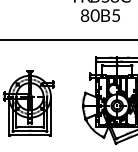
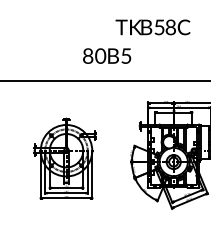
text: (100, 15) -> (107, 55), moved

